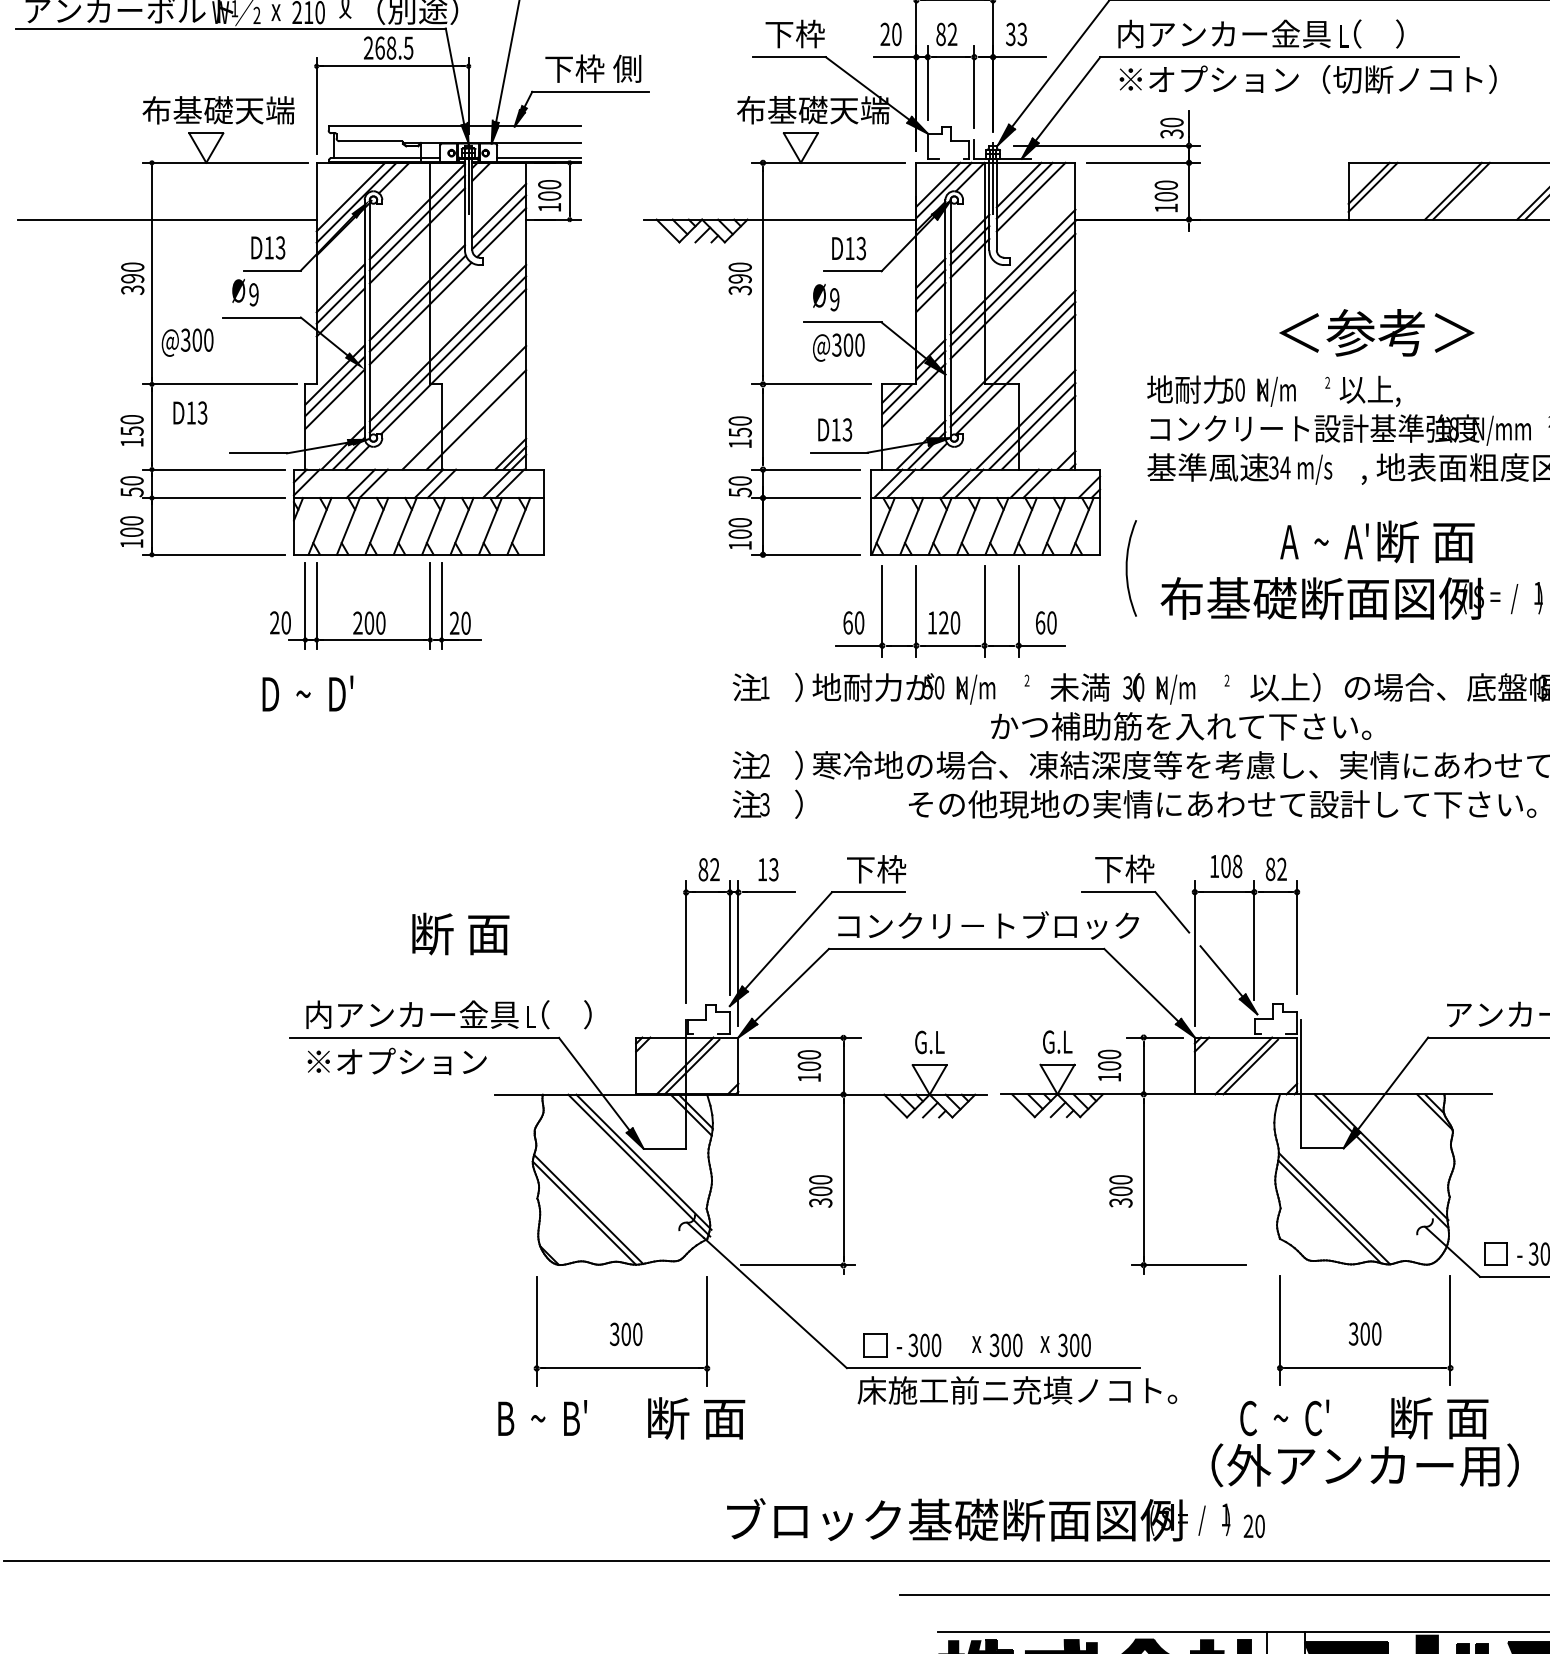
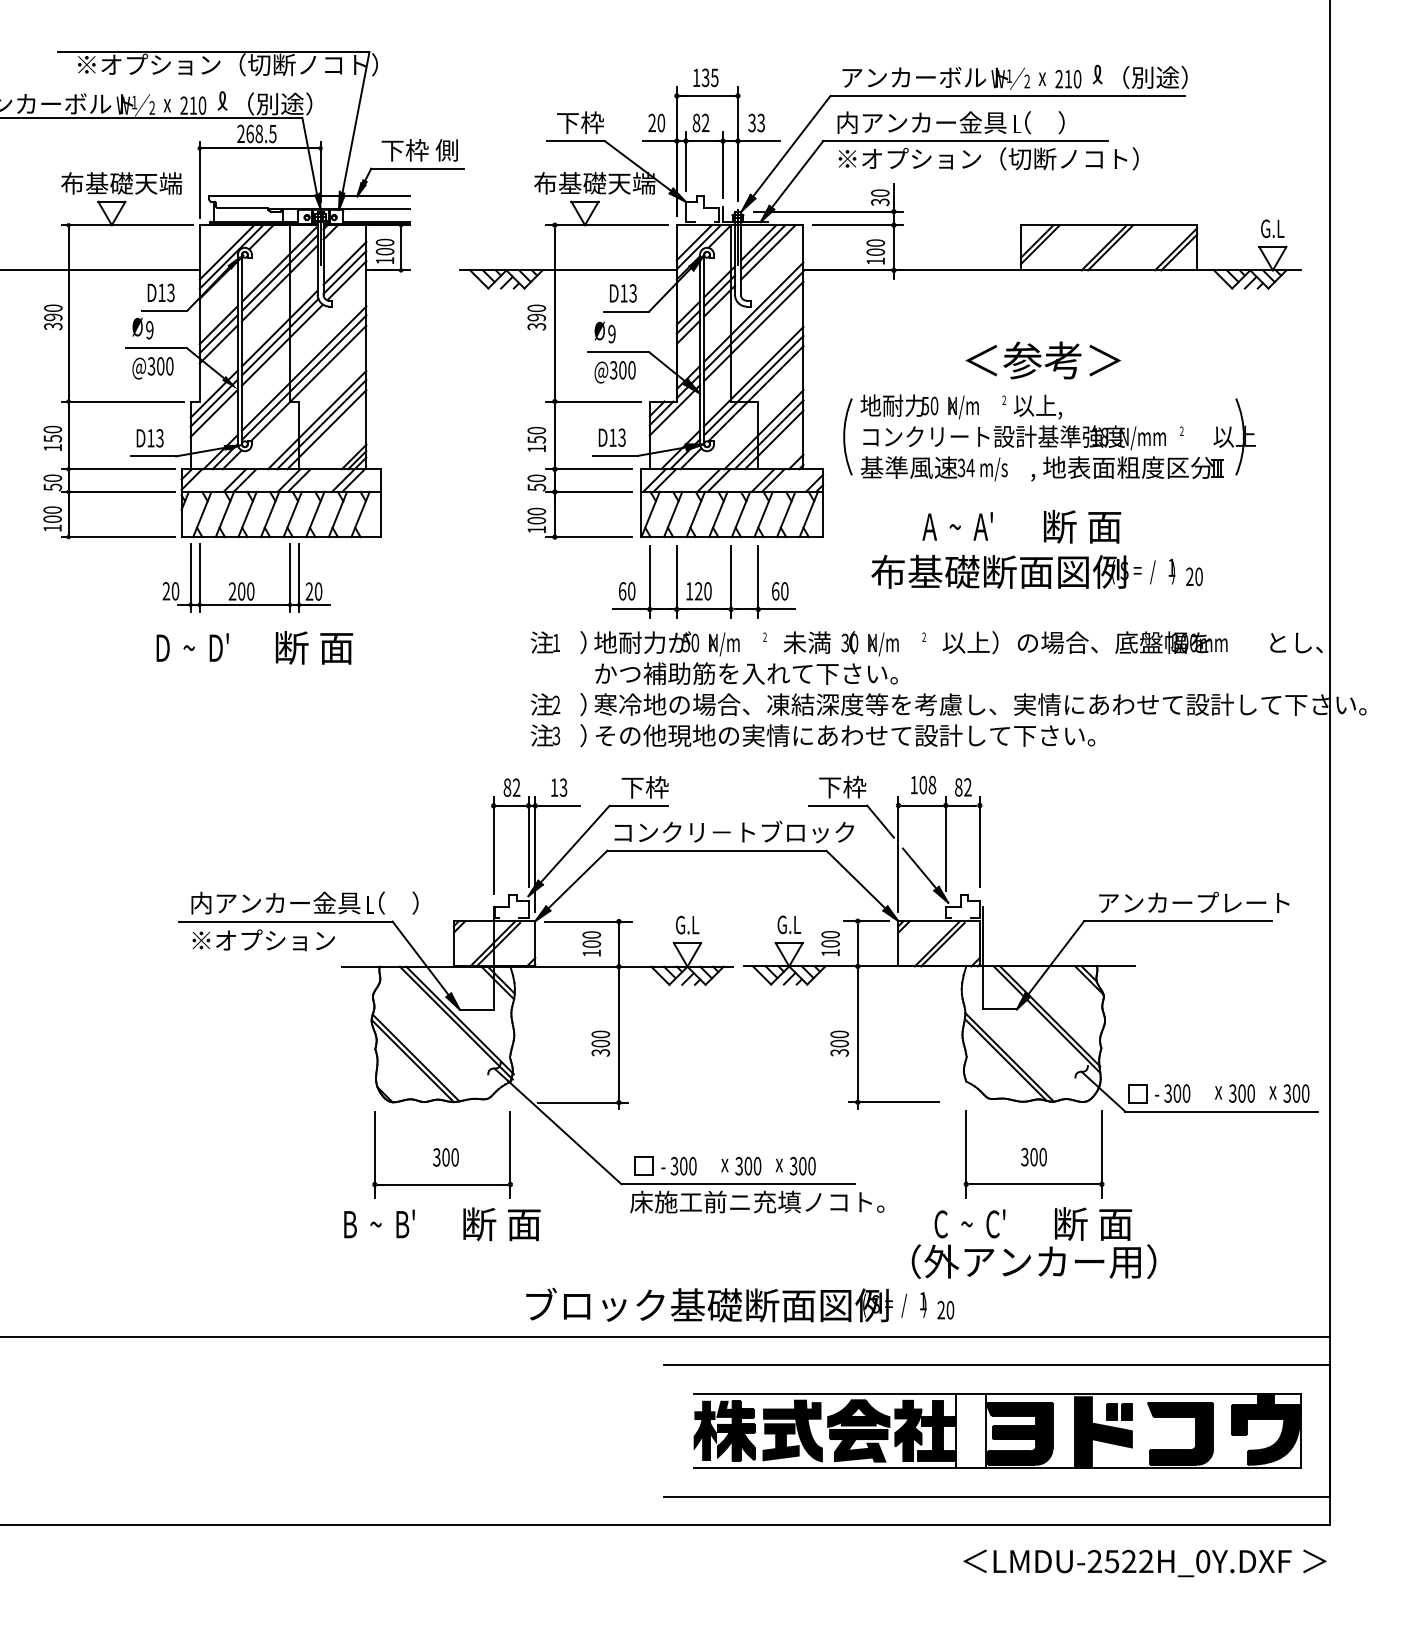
text: (186, 342) -> (152, 368), moved
text: (189, 413) -> (149, 438), moved
line: (469, 413) -> (321, 424), added
text: (1324, 541) -> (957, 526), moved
arc: (1128, 567) -> (845, 436), moved
text: (1181, 726) -> (746, 673), moved
text: (1222, 804) -> (845, 735), moved
text: (460, 933) -> (314, 647), moved

